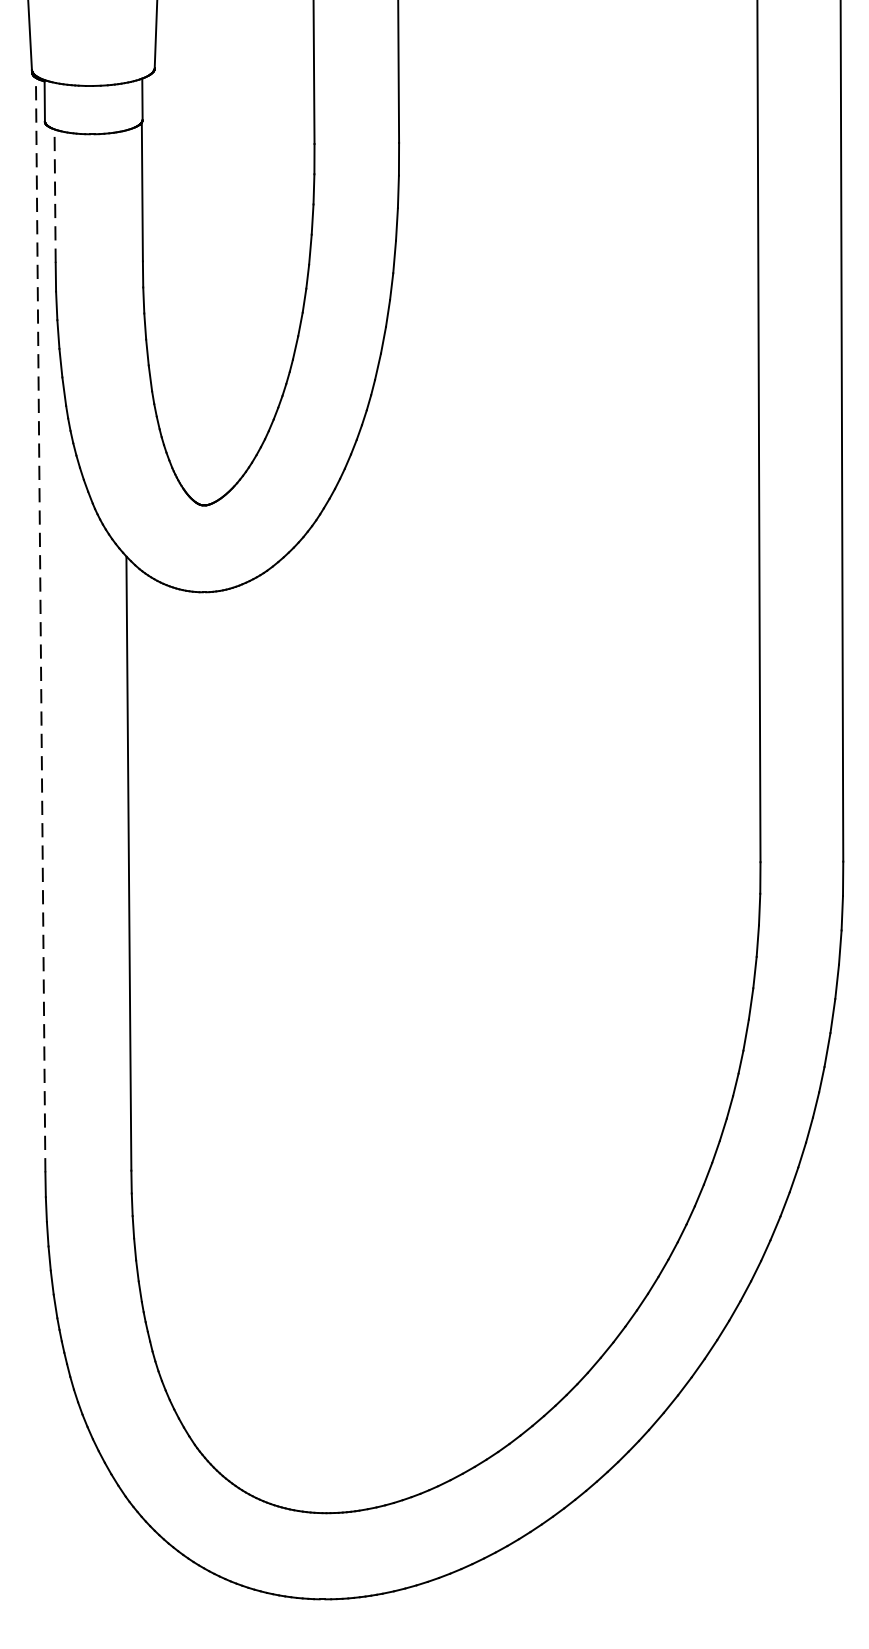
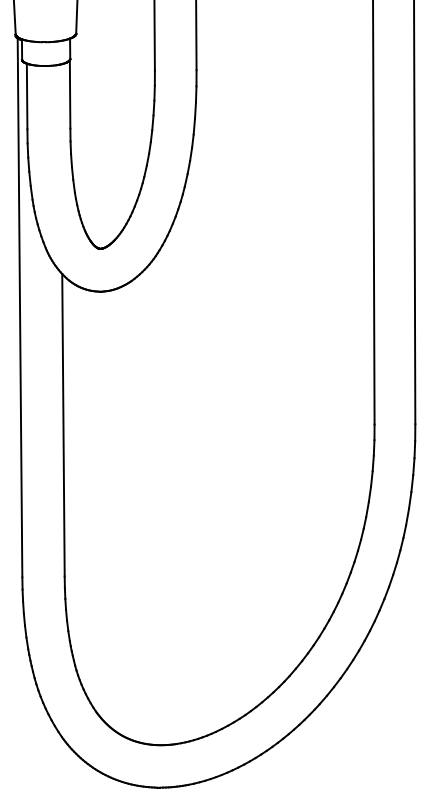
line: (55, 196) -> (27, 96), dashed -> solid
line: (41, 624) -> (20, 307), dashed -> solid

